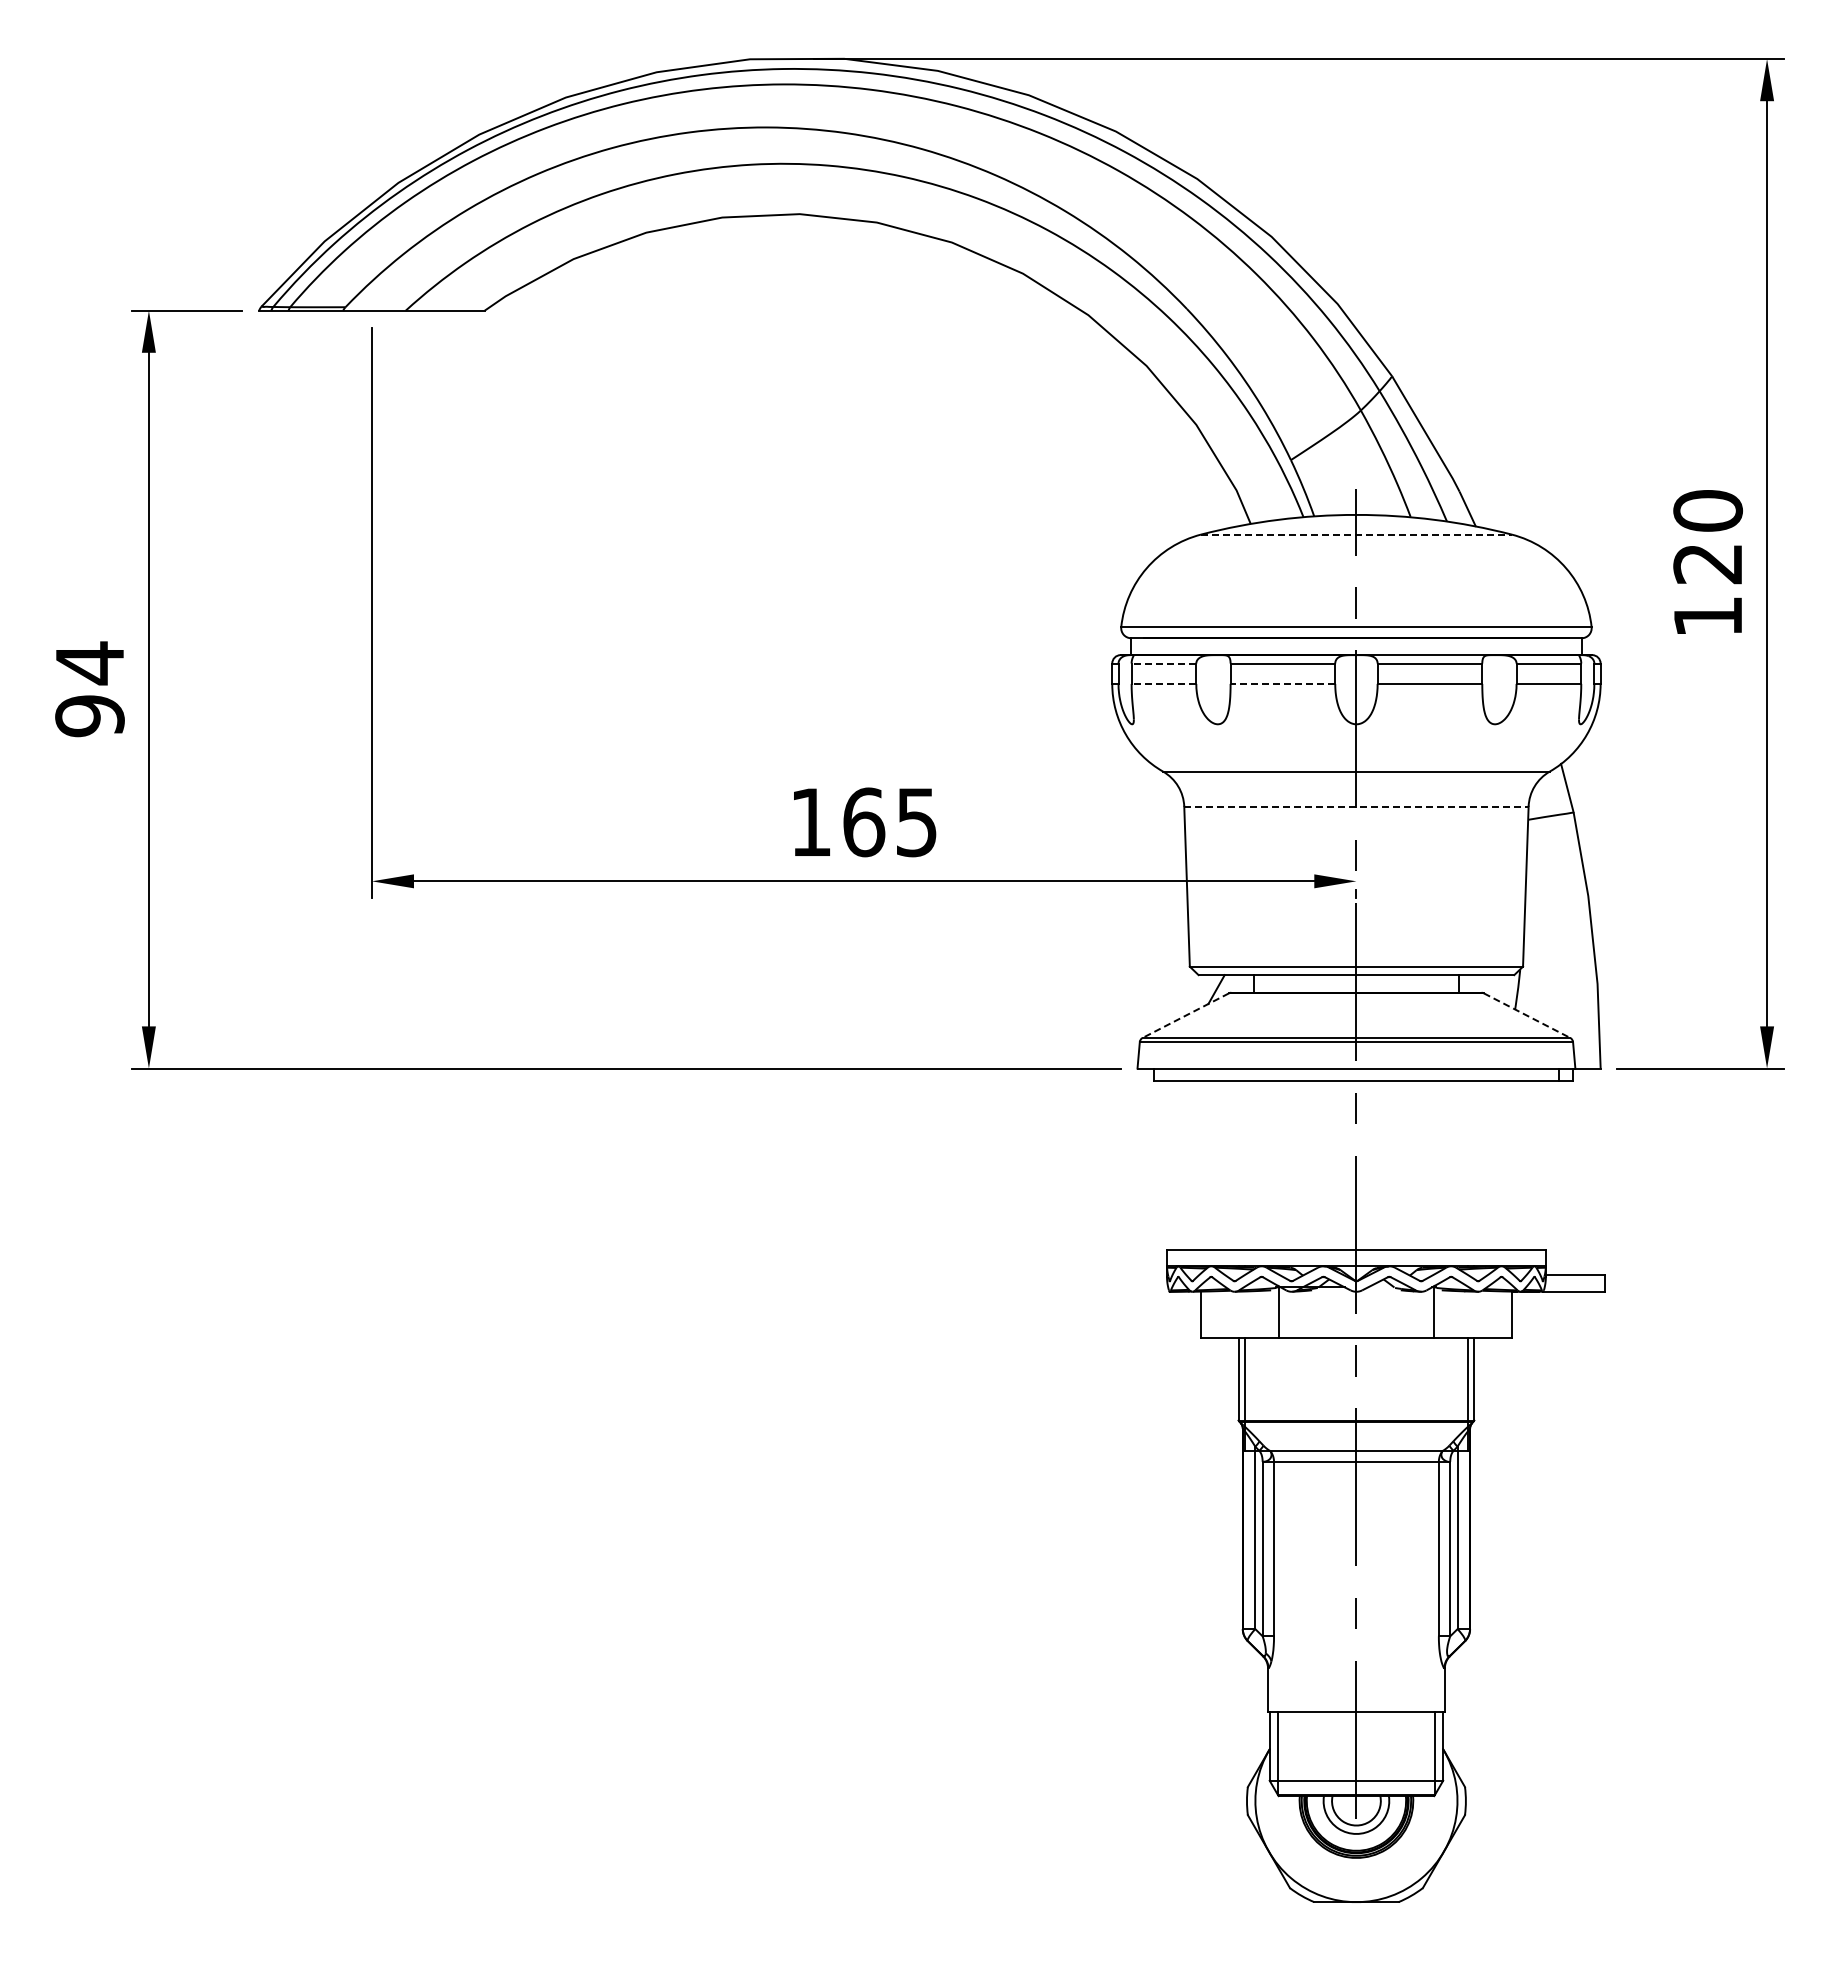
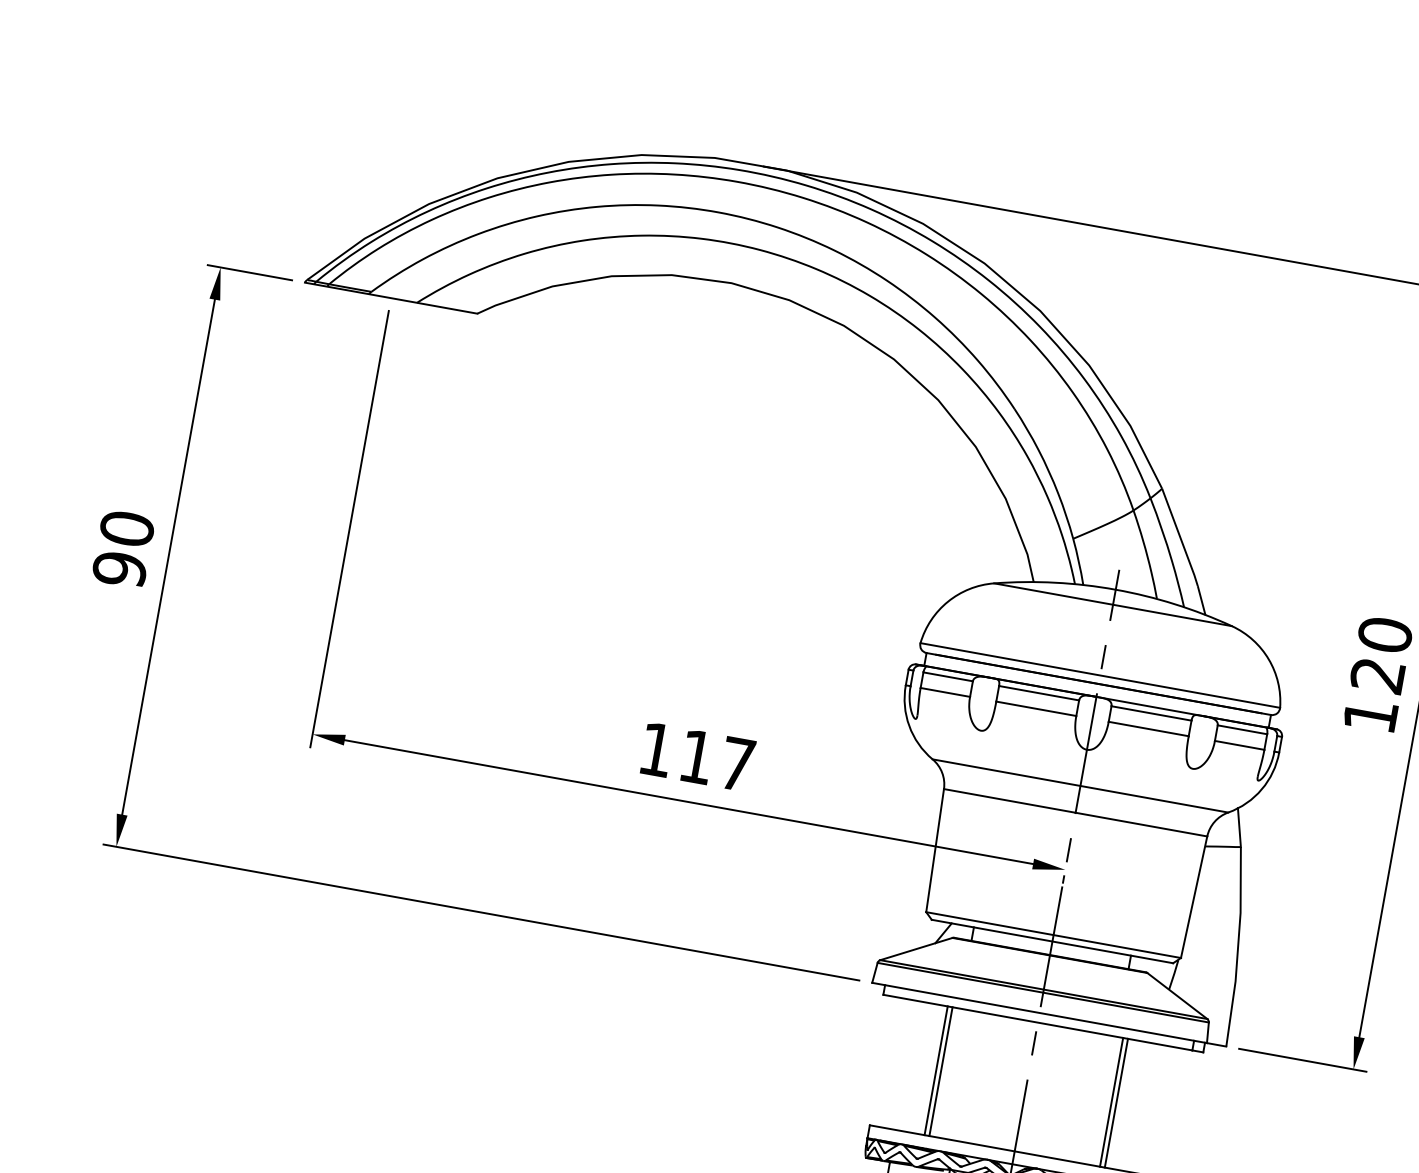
line: (1356, 534) -> (1113, 604), dashed -> solid
text: (89, 663) -> (126, 529), 94 -> 90
line: (1163, 663) -> (947, 676), dashed -> solid
line: (1163, 683) -> (945, 692), dashed -> solid
line: (1282, 683) -> (1036, 708), dashed -> solid
line: (1356, 806) -> (1075, 812), dashed -> solid
text: (889, 822) -> (716, 760), 165 -> 117
line: (1185, 1015) -> (916, 948), dashed -> solid
line: (1527, 1015) -> (1177, 995), dashed -> solid
line: (1238, 1165) -> (936, 1070), added
line: (1244, 1165) -> (940, 1071), added
line: (1468, 1165) -> (1111, 1102), added
line: (1474, 1165) -> (1116, 1103), added

